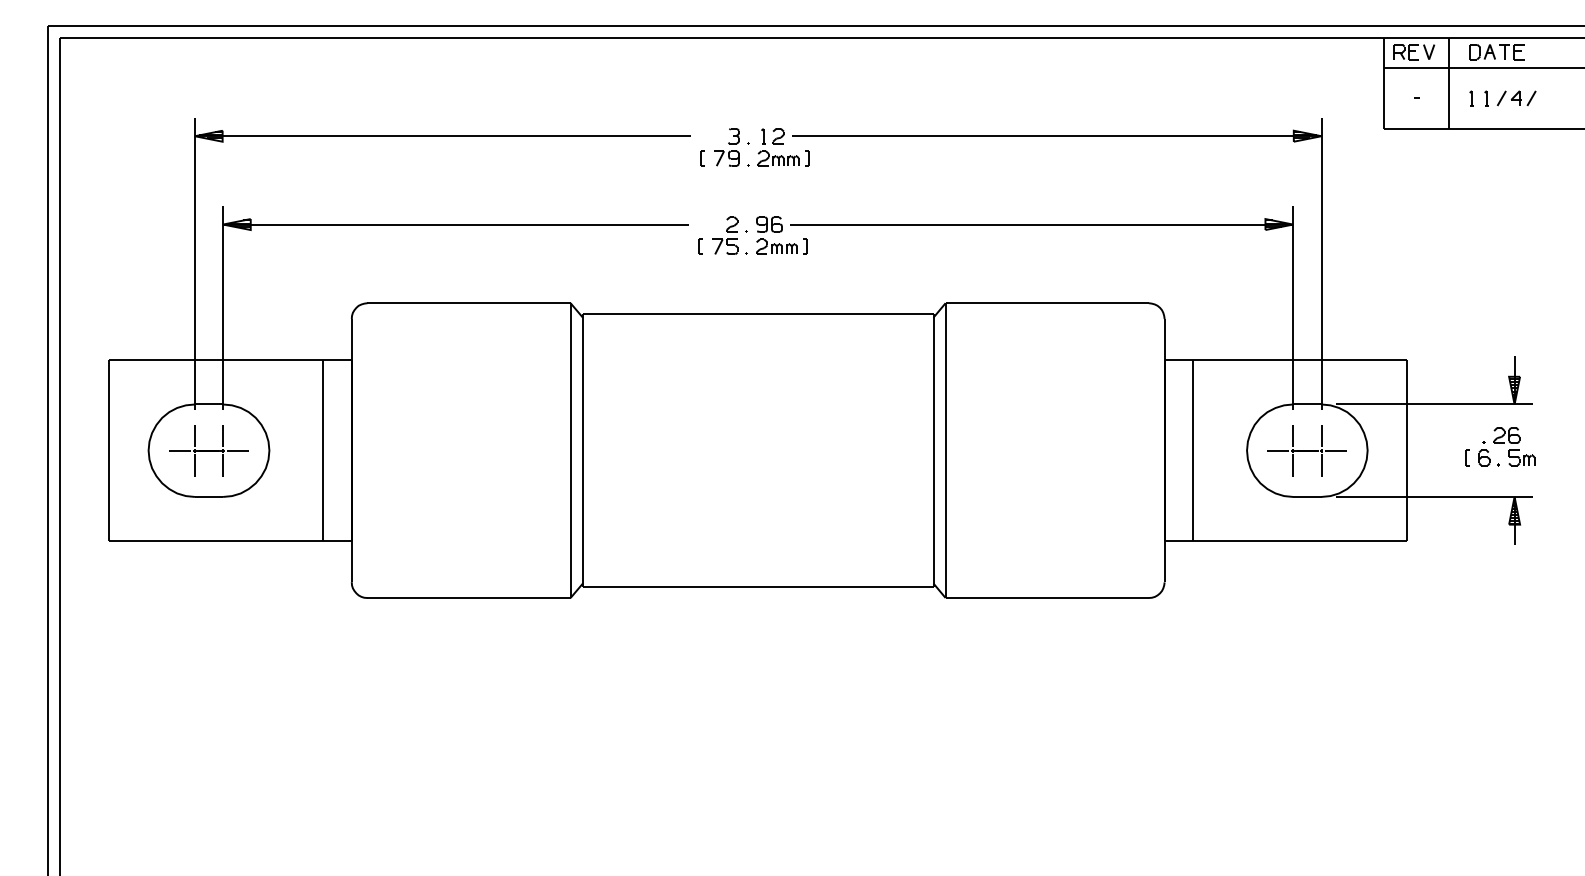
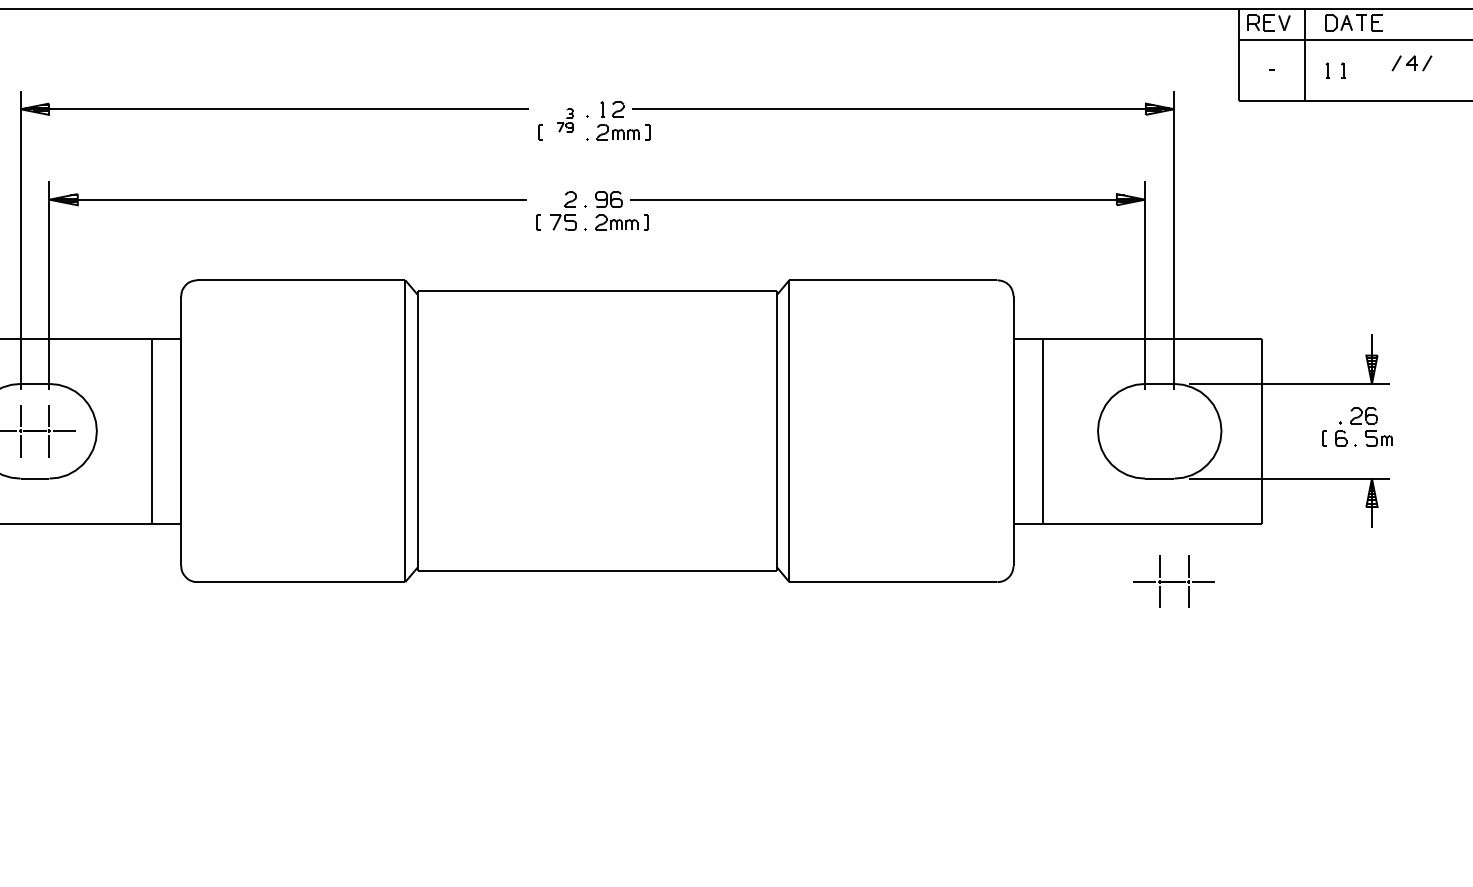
part: (1516, 98) -> (1411, 63), moved
part: (726, 147) -> (564, 120), size x0.6
part: (1306, 450) -> (1173, 581), moved

